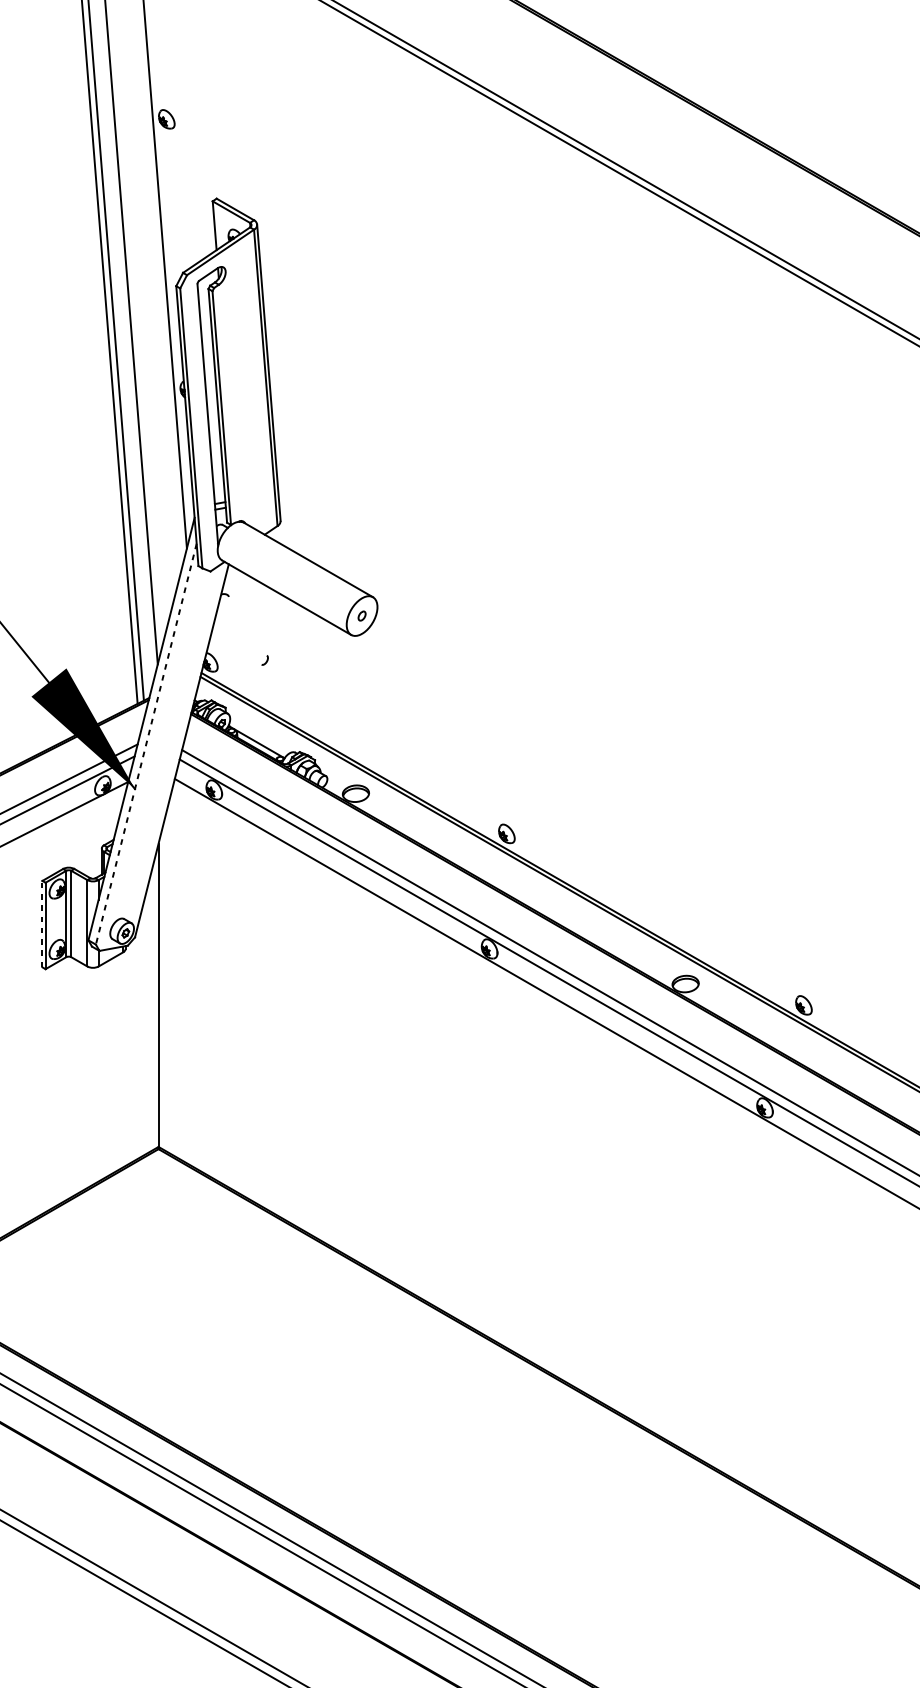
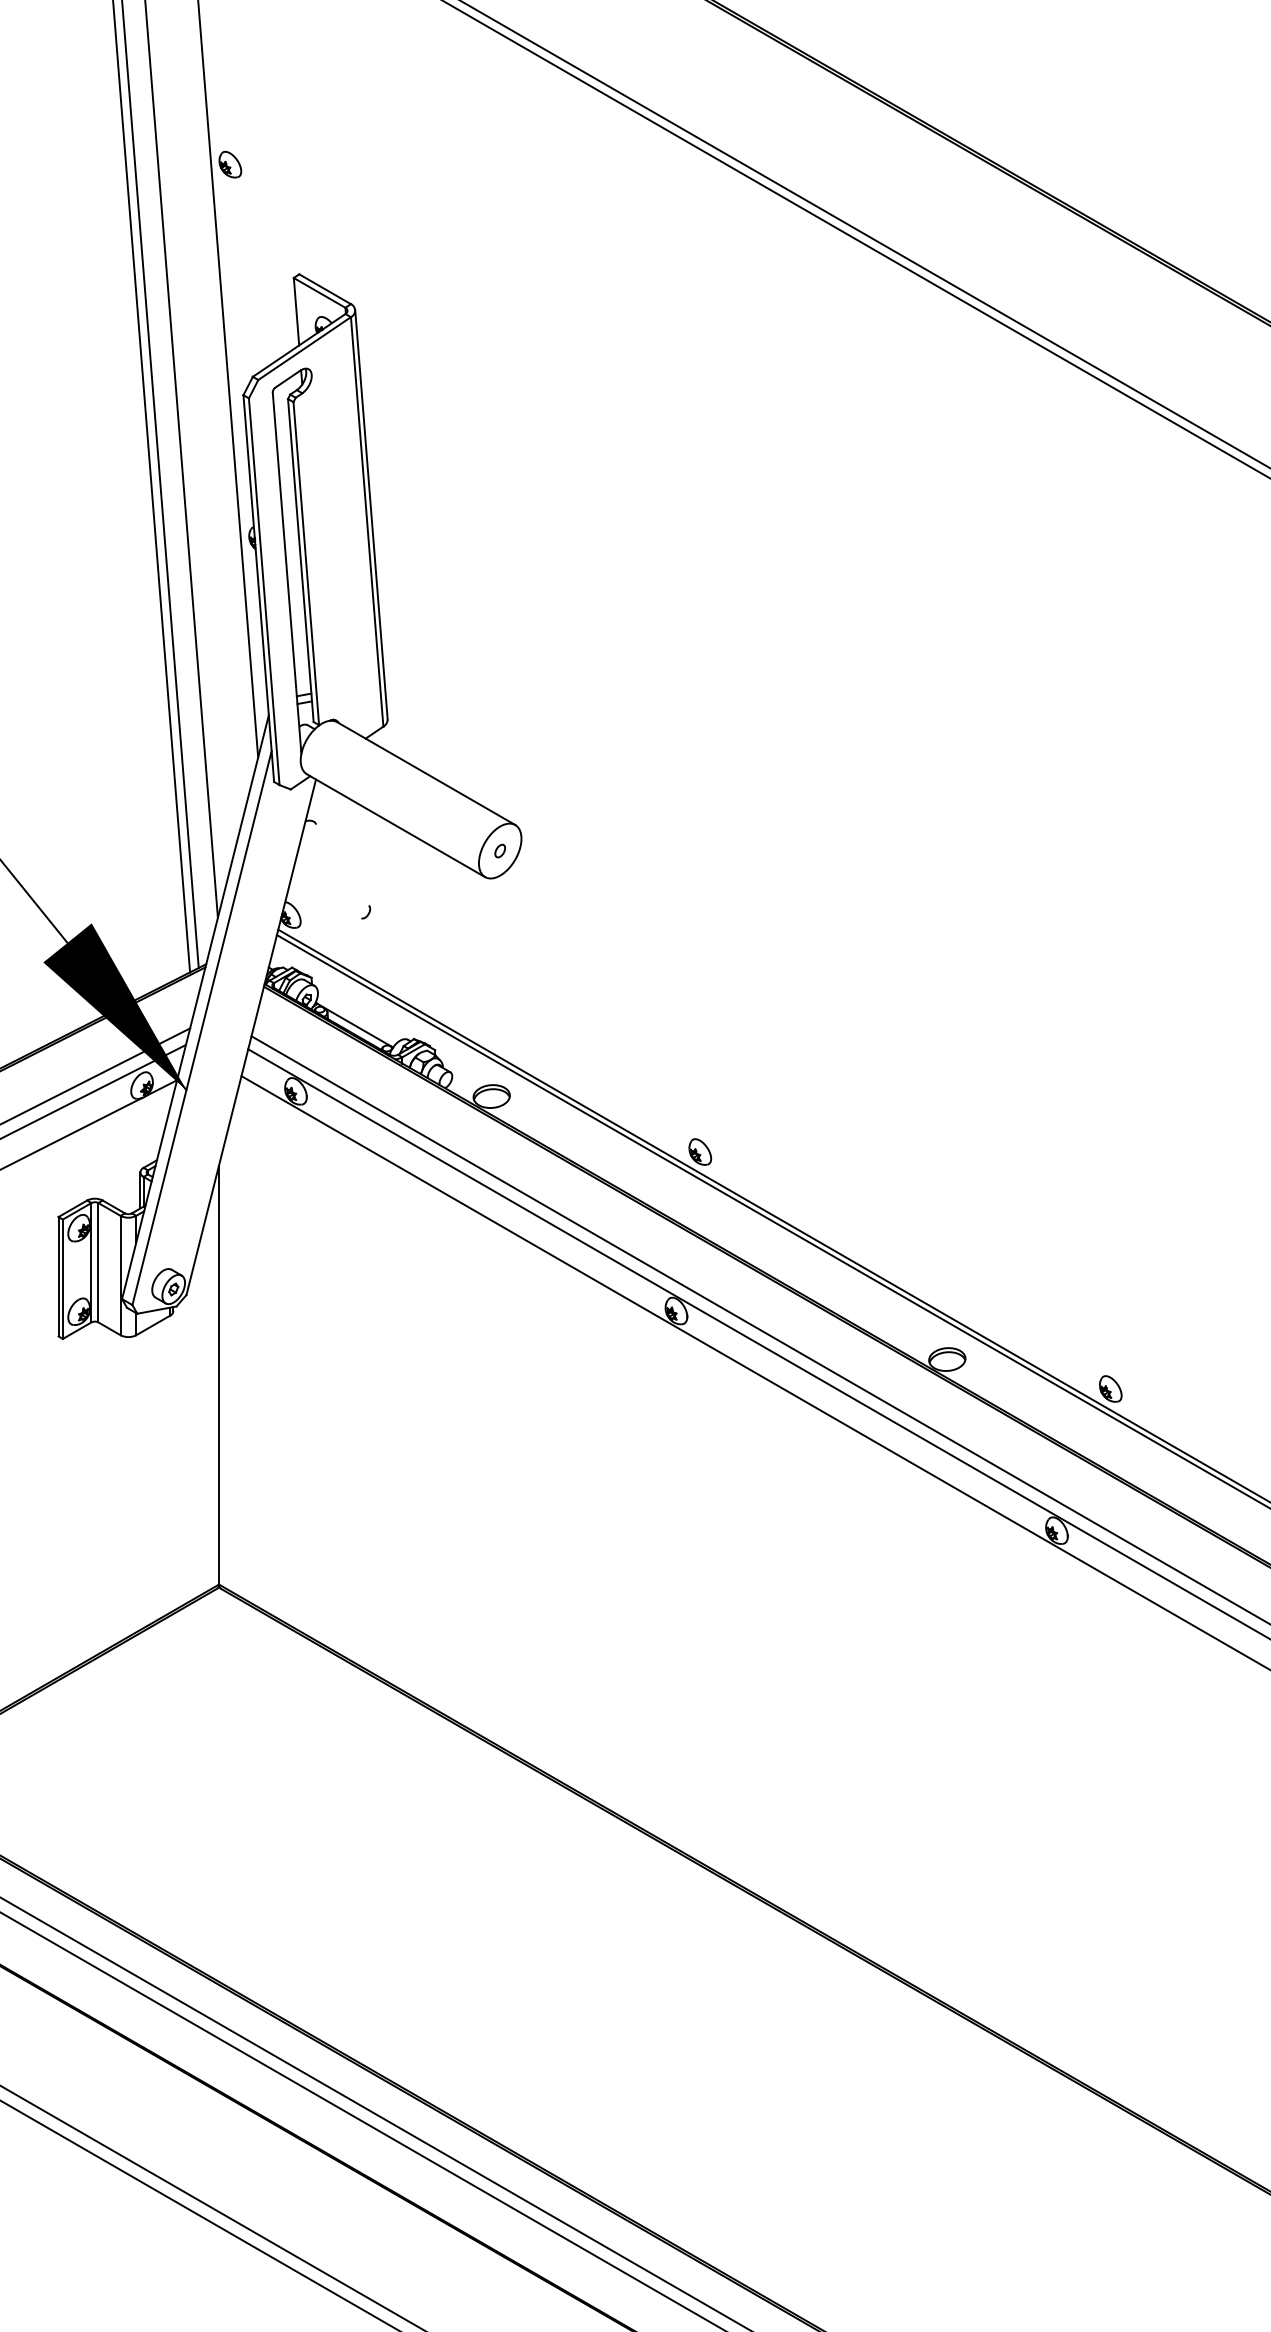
line: (146, 744) -> (202, 1028), dashed -> solid
line: (42, 923) -> (58, 1276), dashed -> solid

